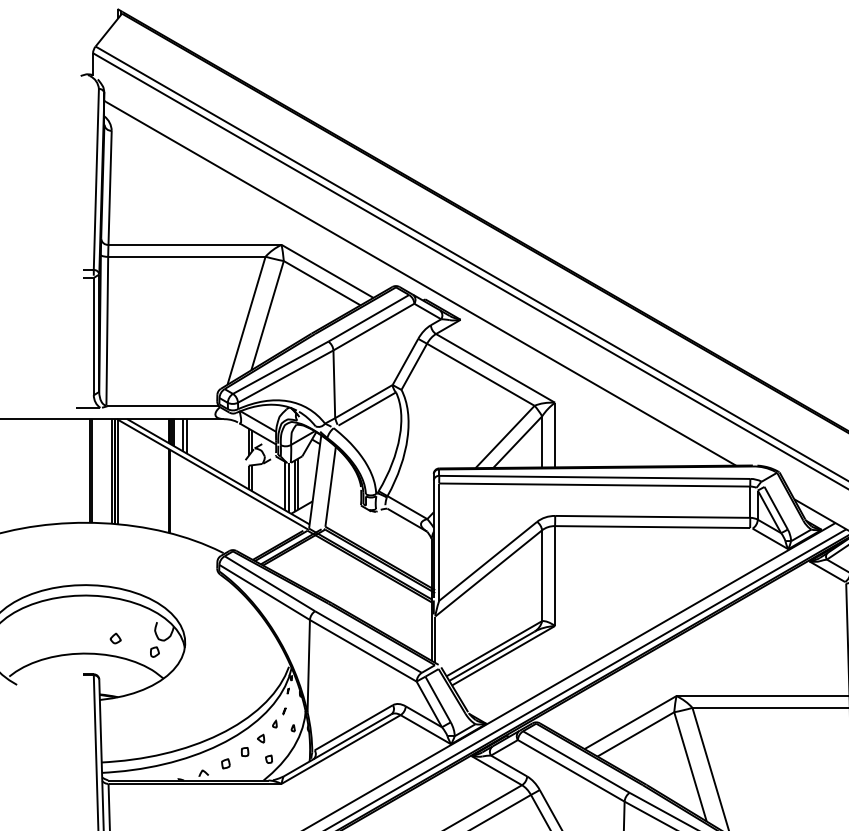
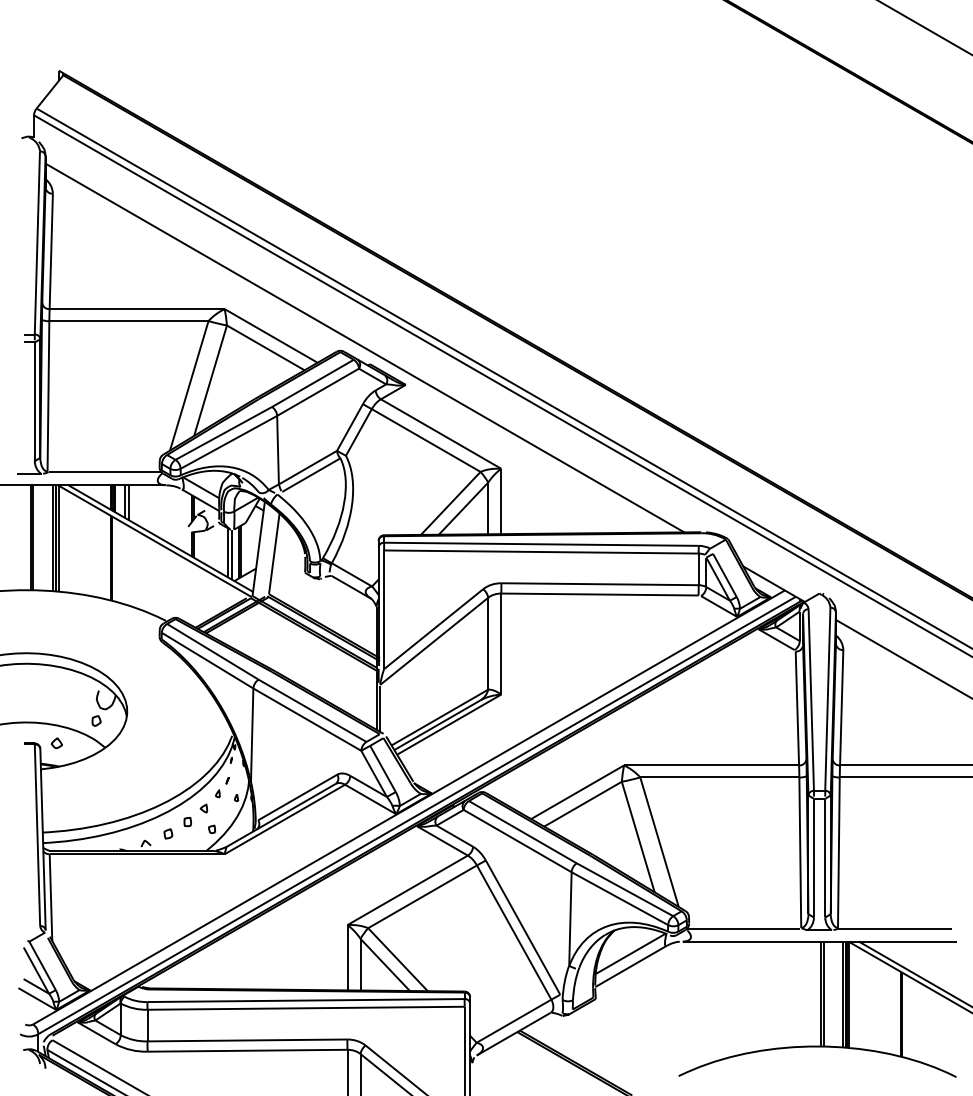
part: (115, 638) -> (56, 743), moved

